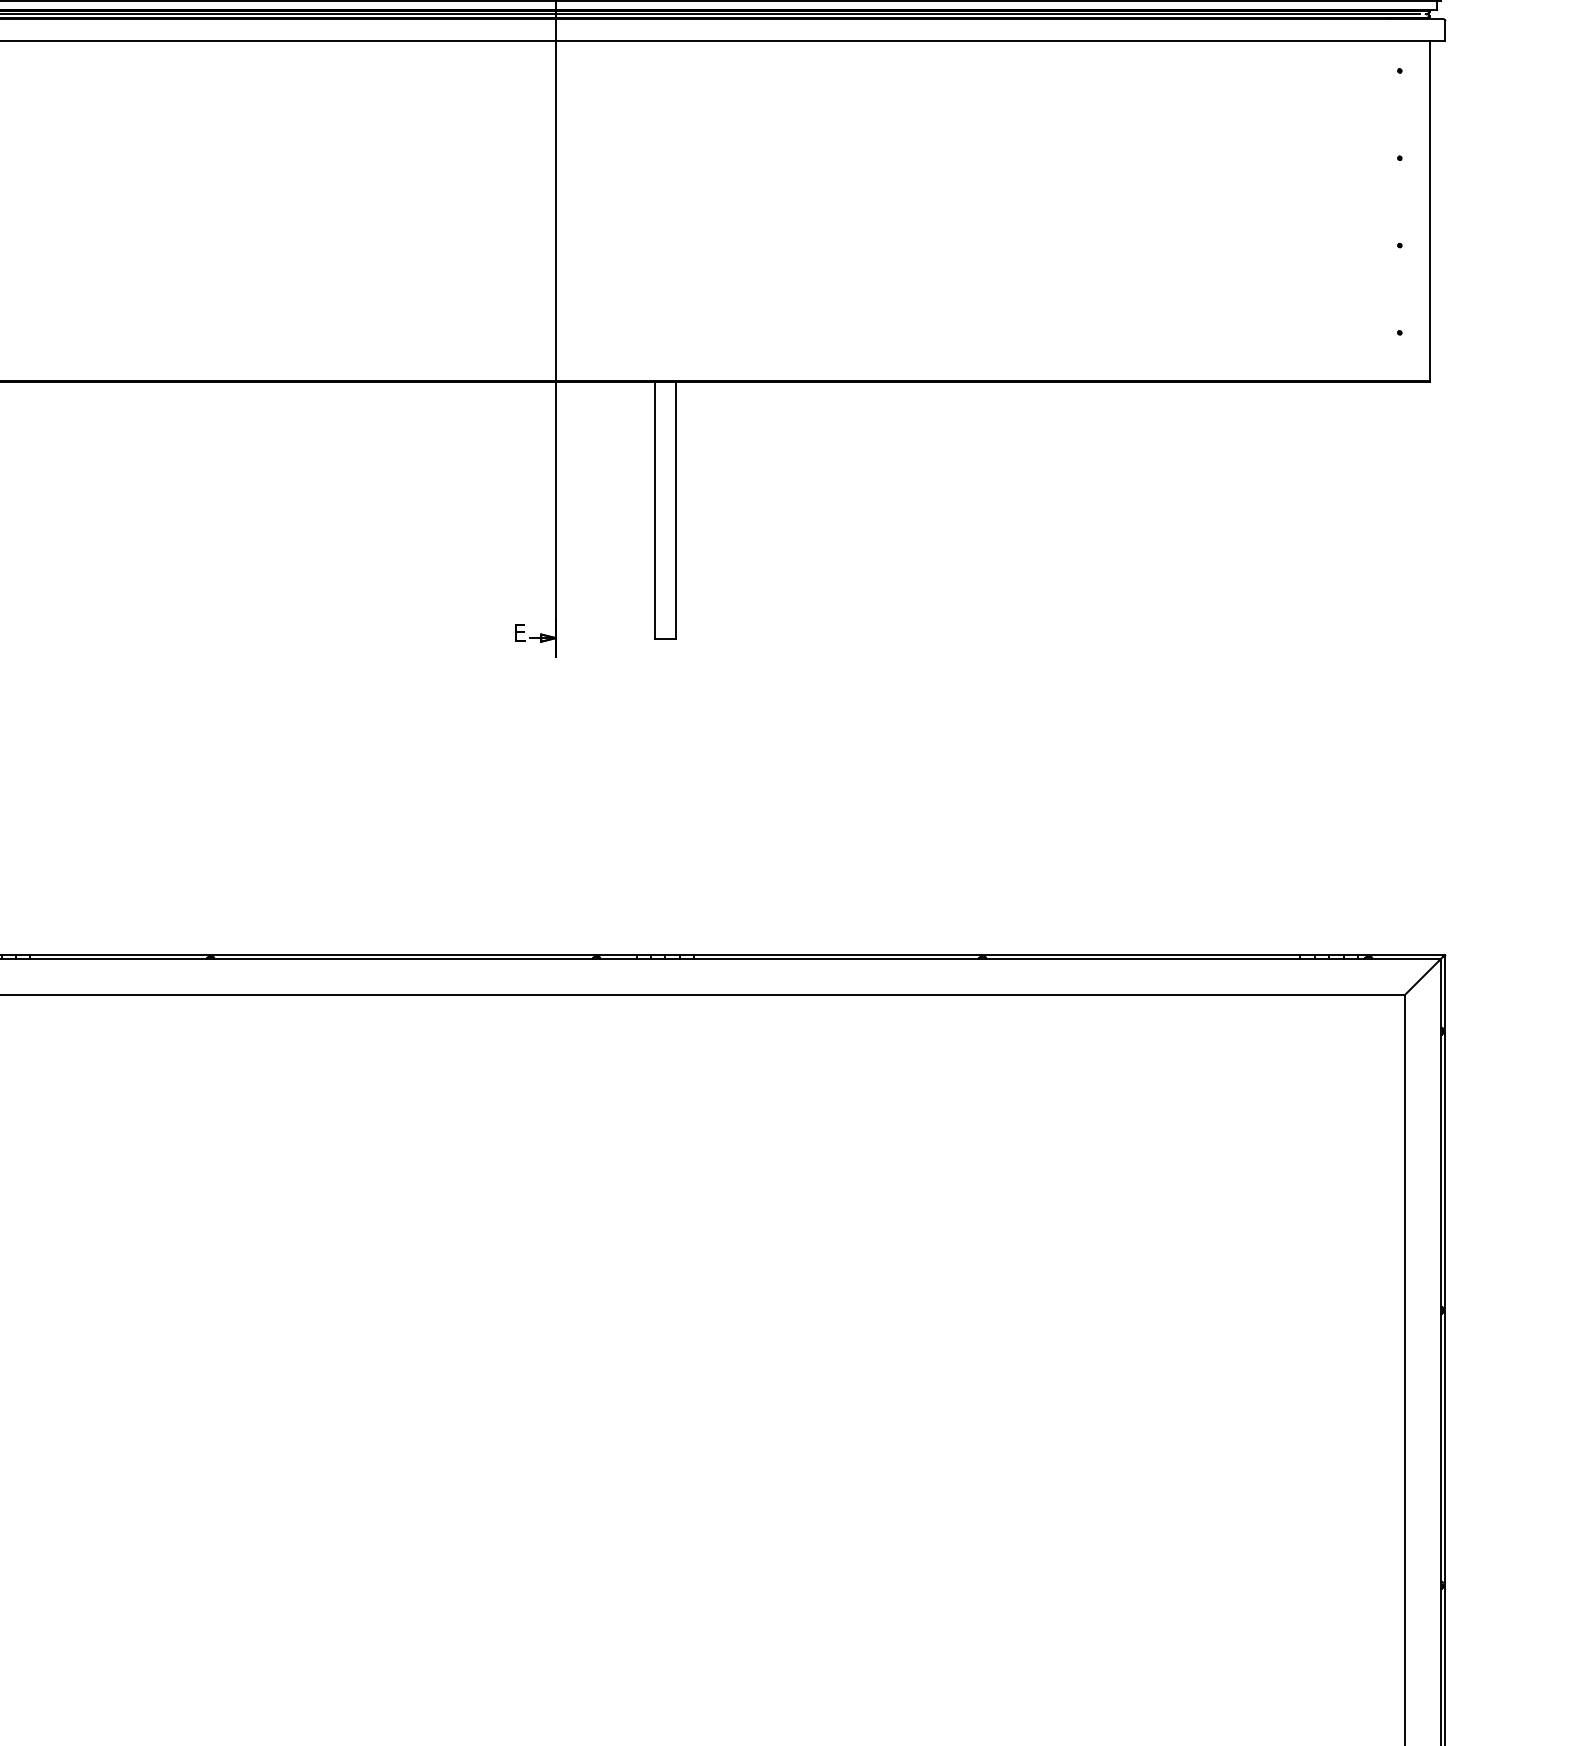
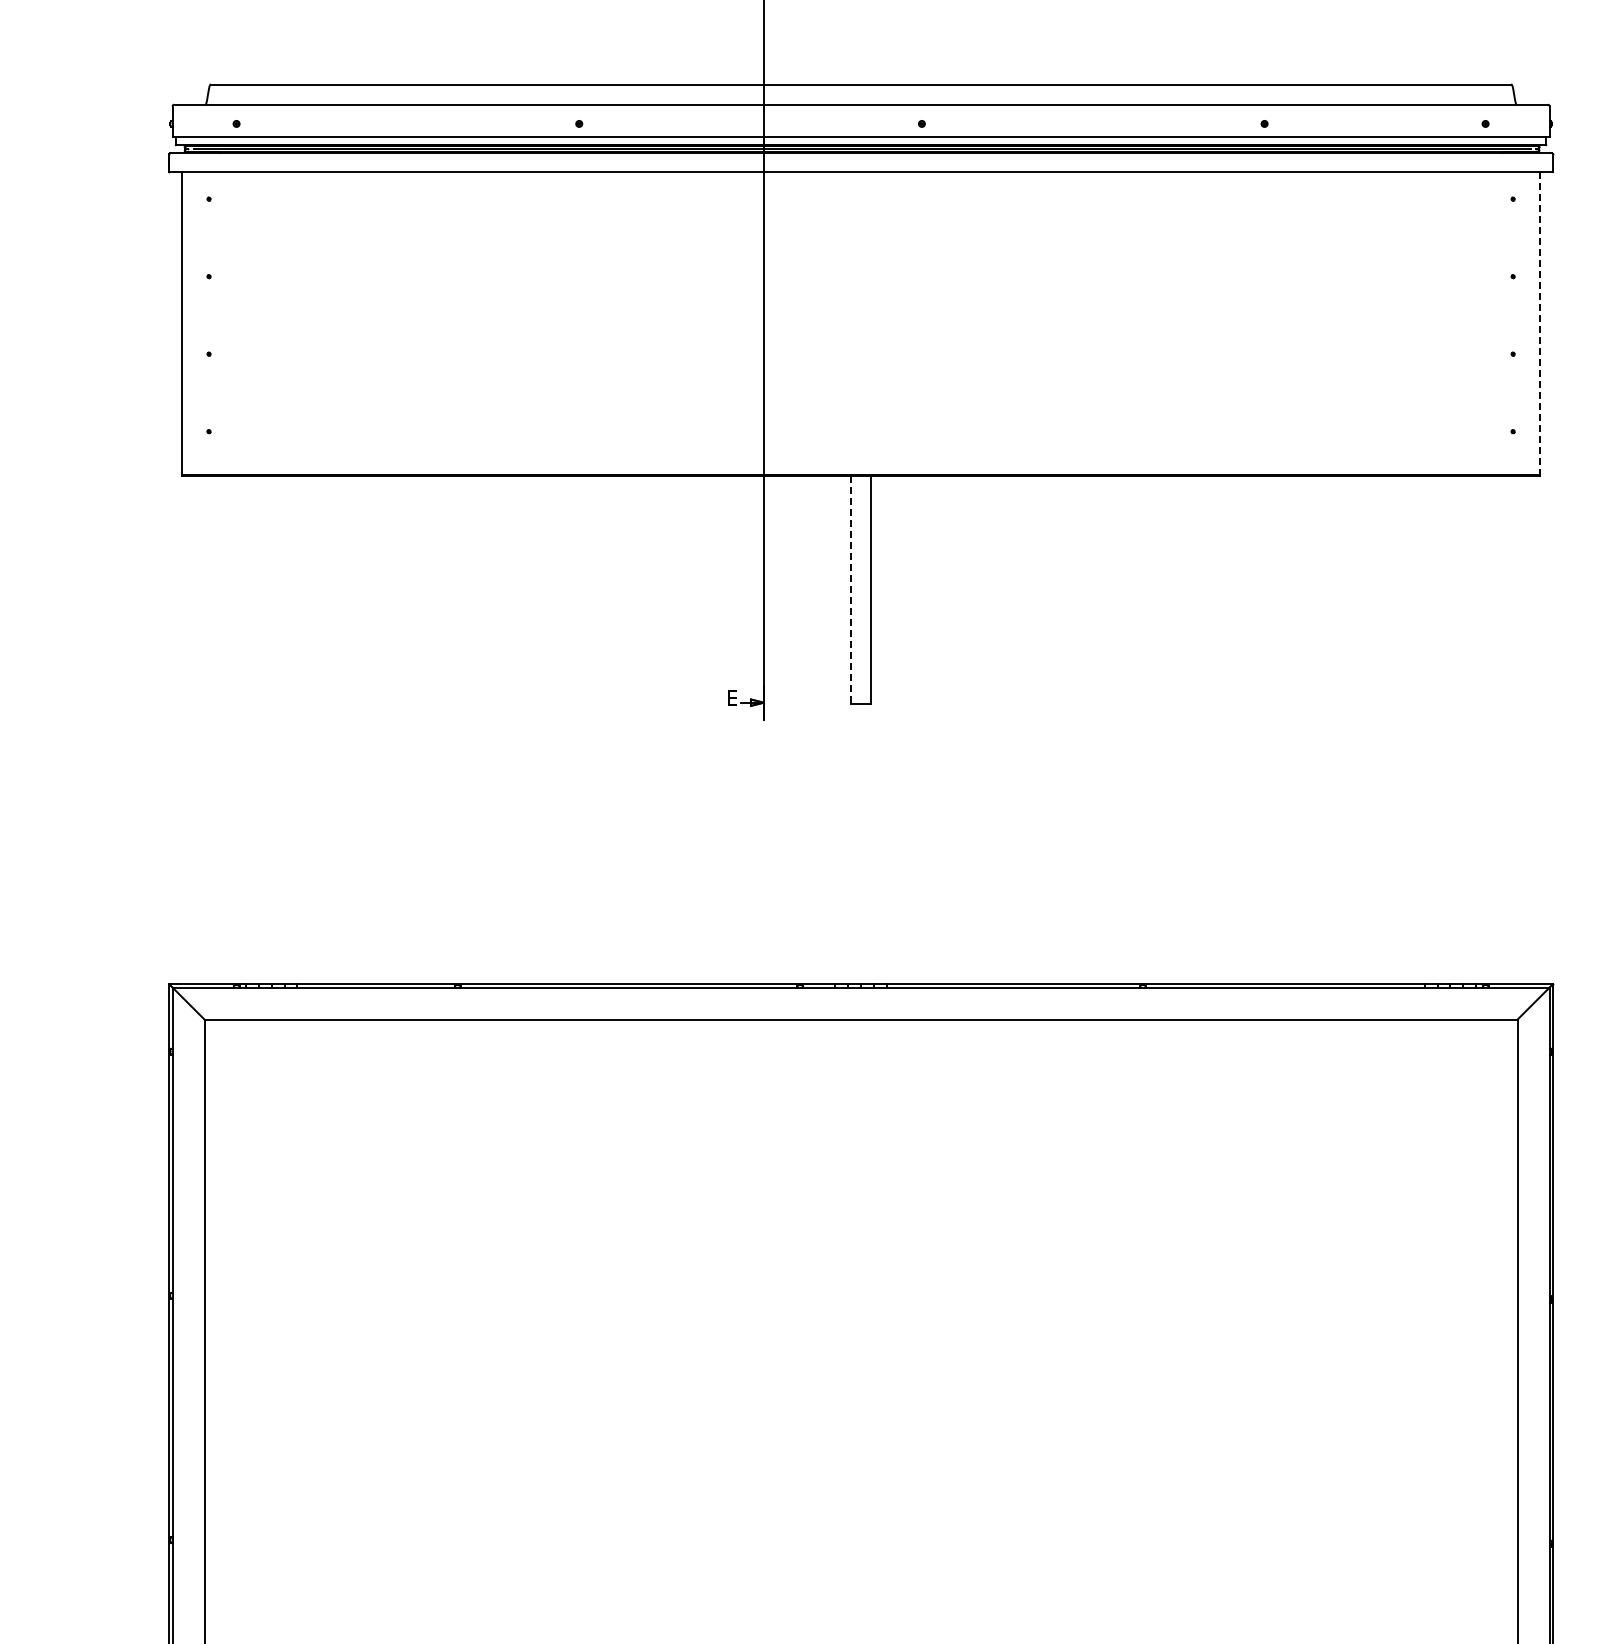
line: (1430, 209) -> (1540, 322), solid -> dashed
line: (654, 511) -> (851, 590), solid -> dashed

